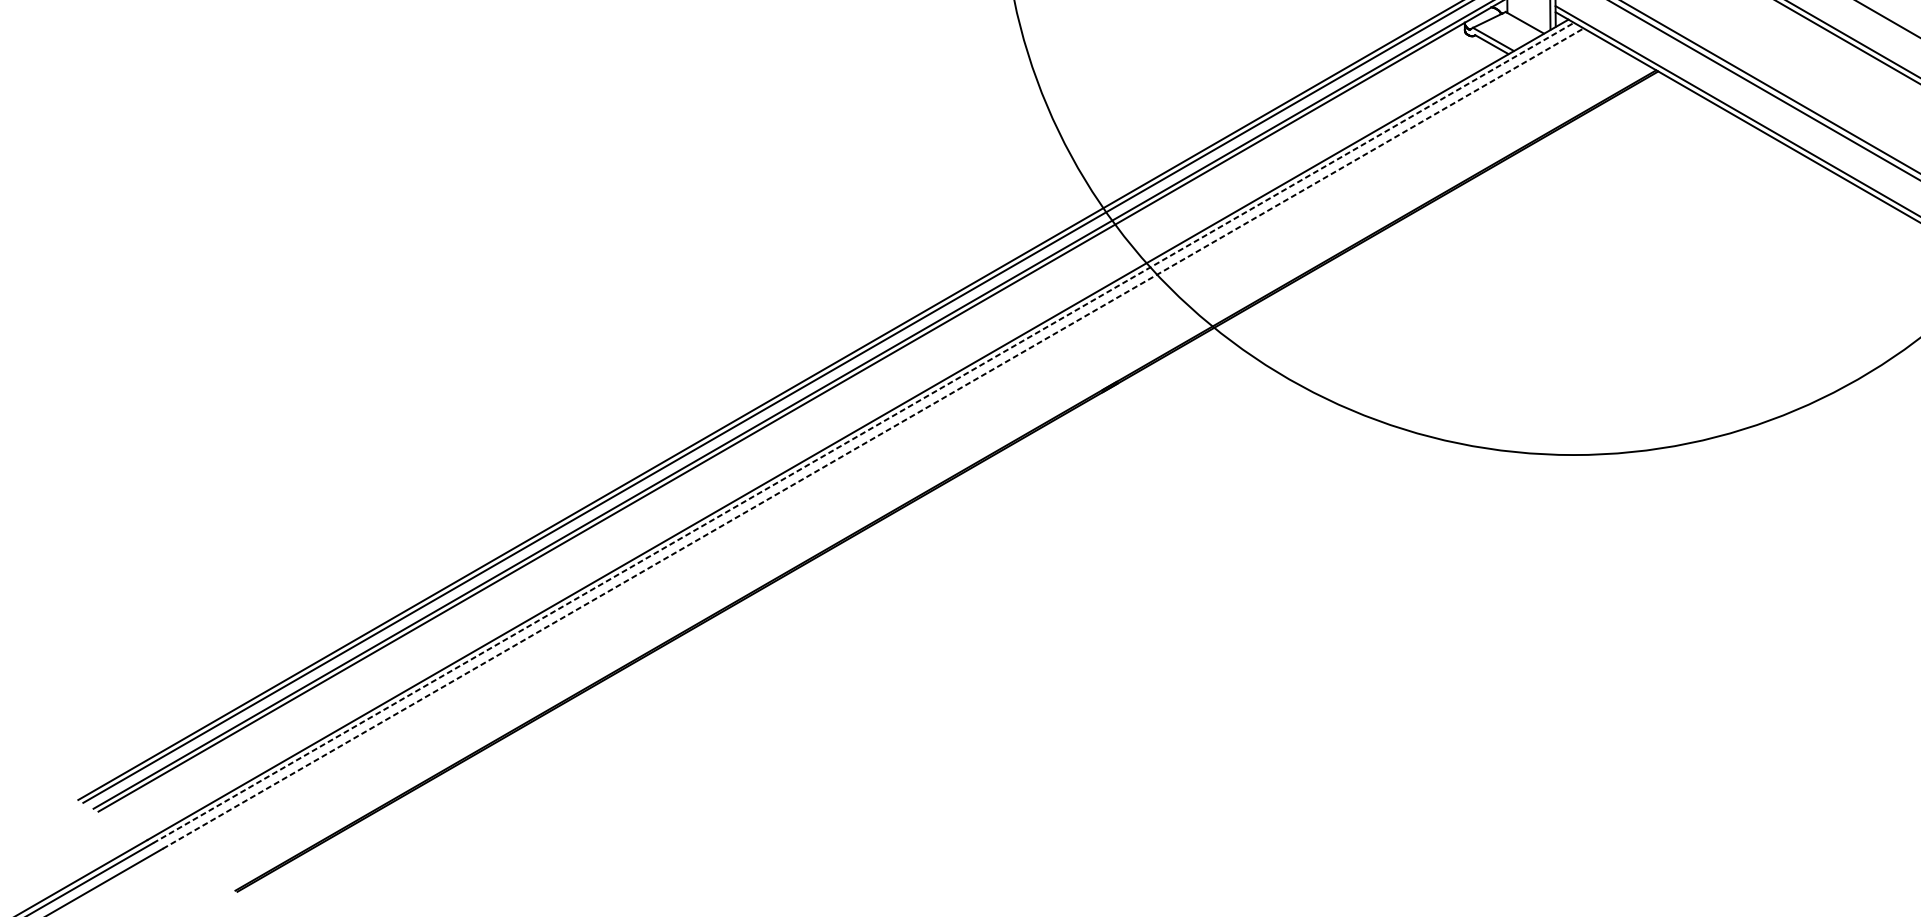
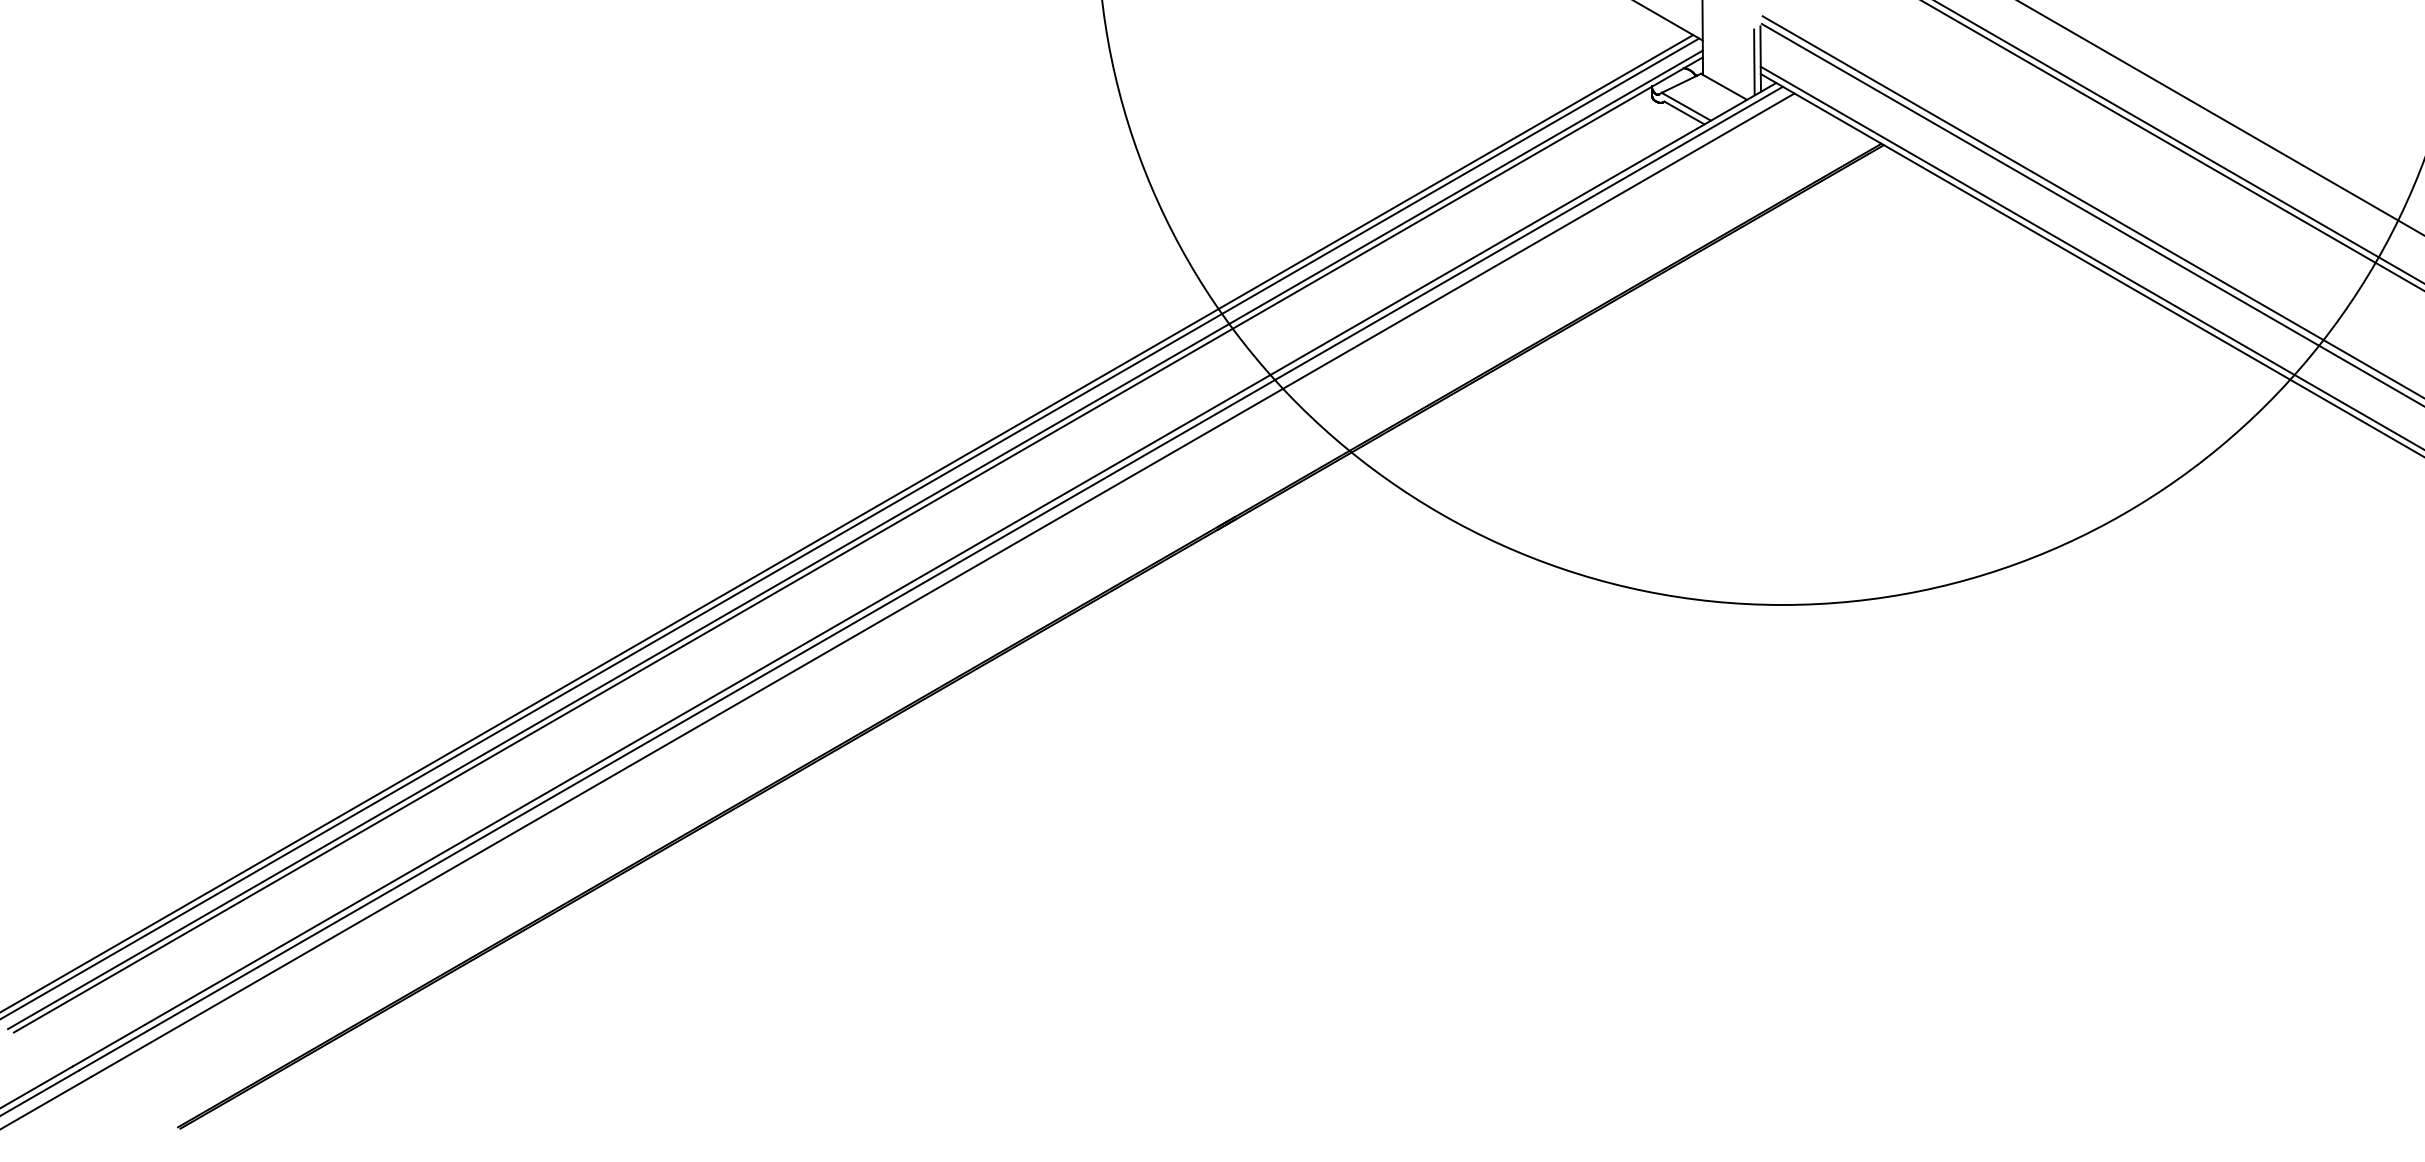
line: (863, 432) -> (931, 578), dashed -> solid
line: (873, 438) -> (943, 585), dashed -> solid

